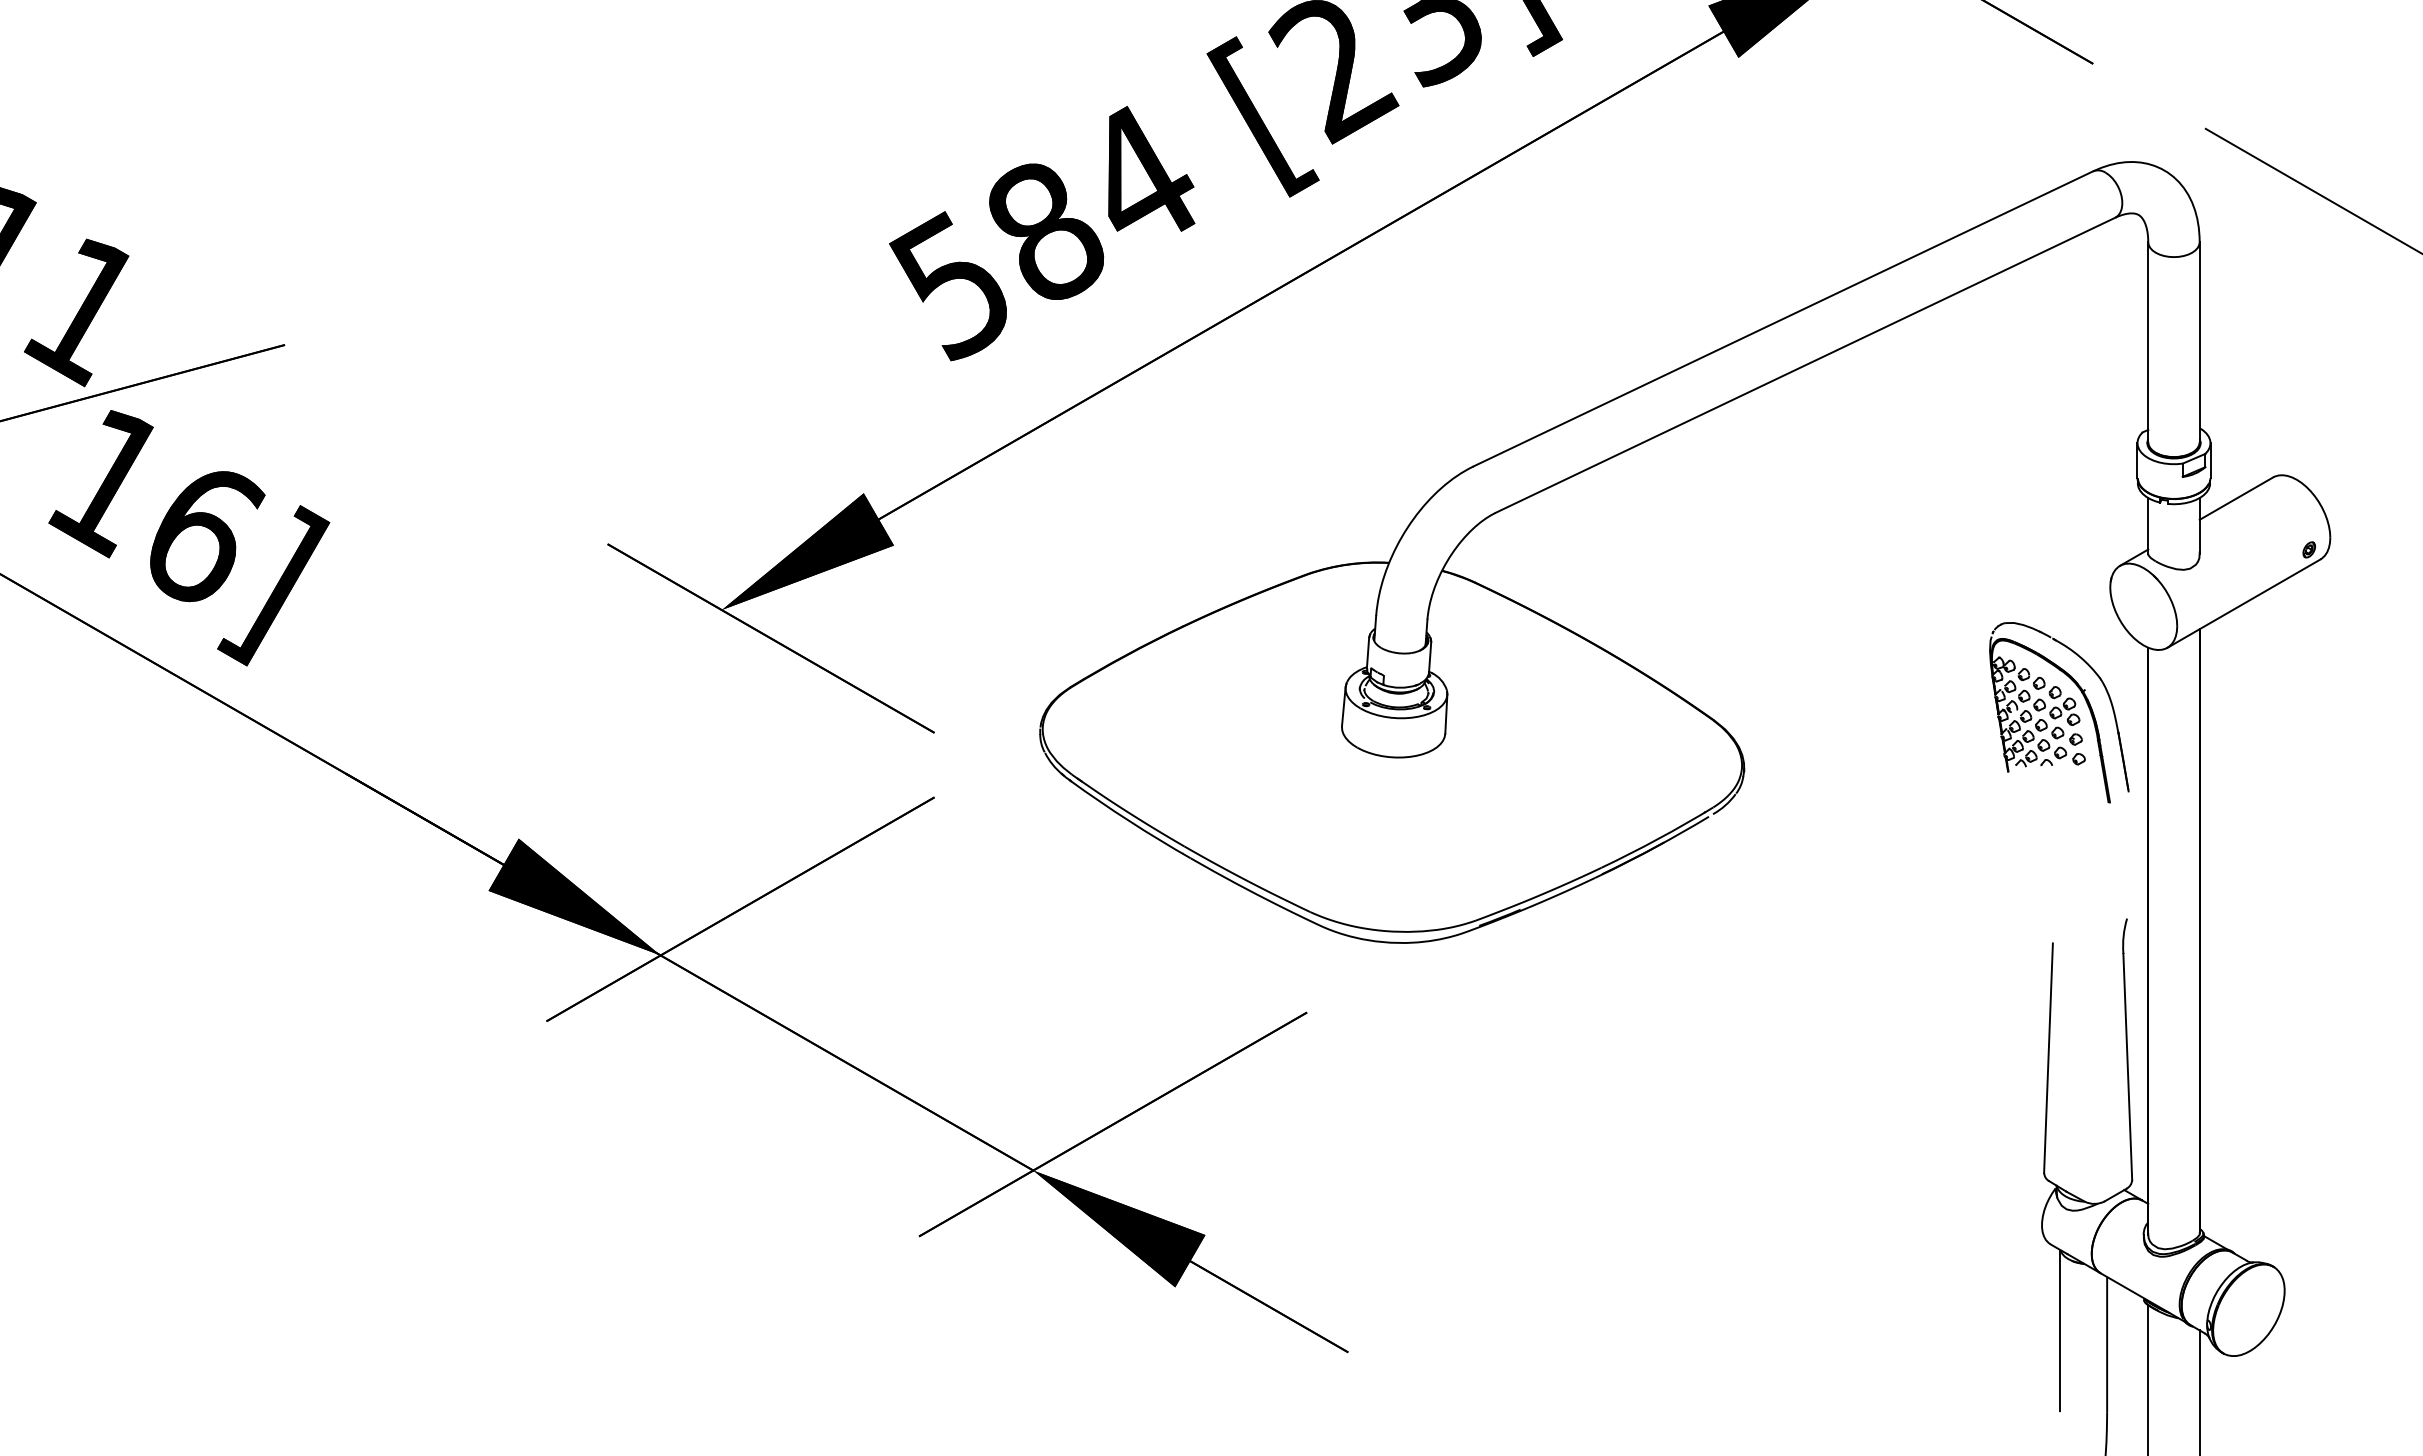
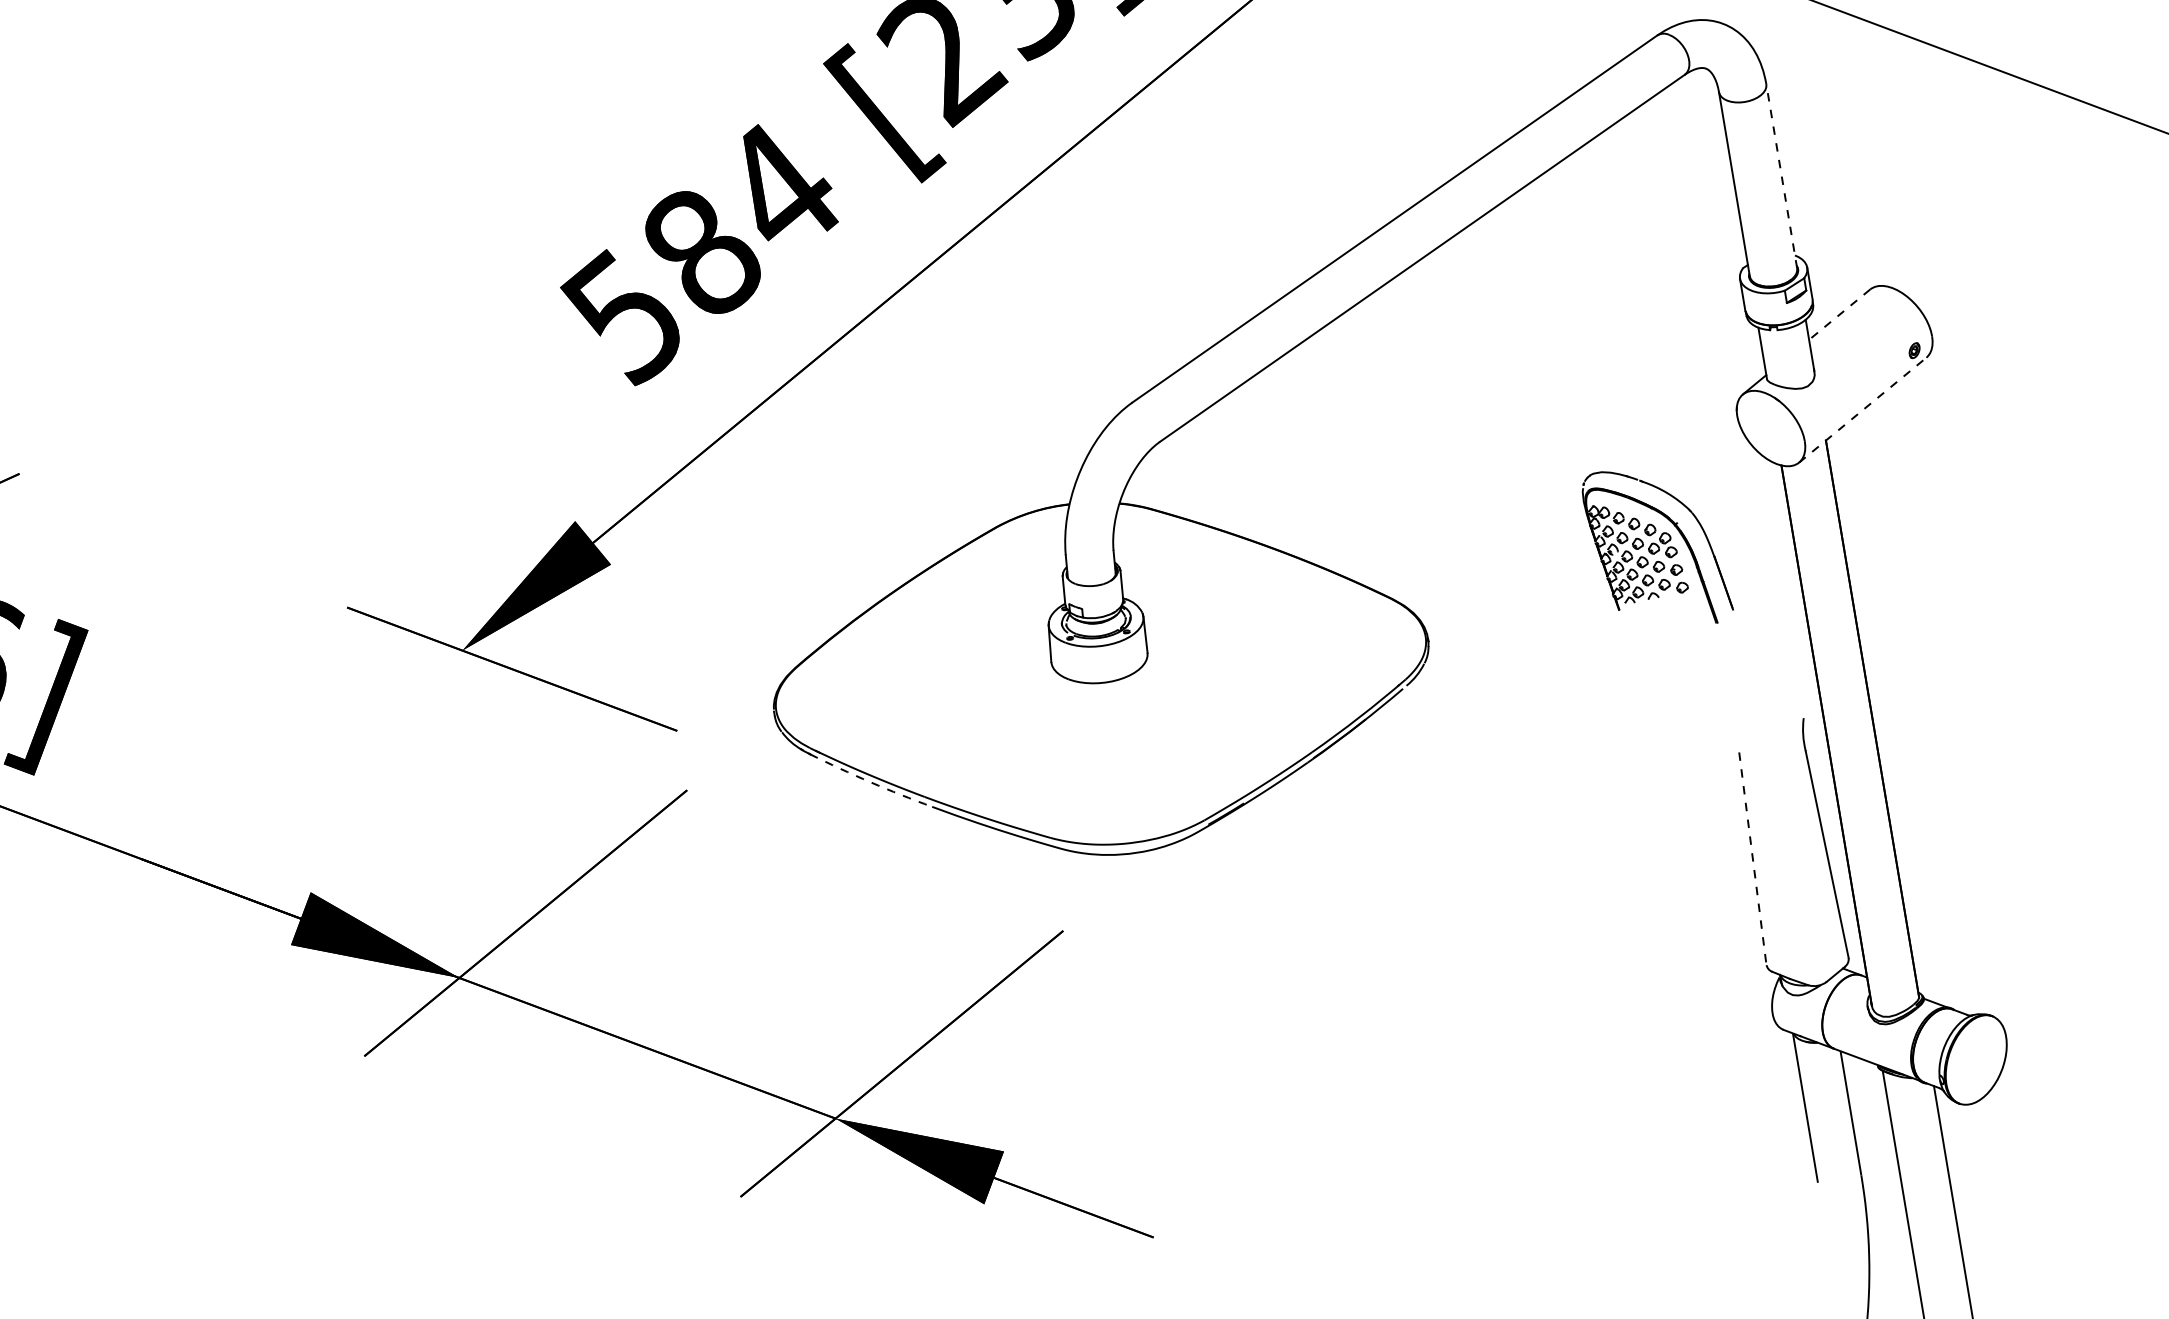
line: (2199, 342) -> (1781, 176), solid -> dashed
line: (2236, 498) -> (1839, 314), solid -> dashed
line: (2244, 603) -> (1863, 409), solid -> dashed
part: (2059, 712) -> (1657, 547), moved
arc: (1129, 821) -> (870, 782), solid -> dashed
line: (2048, 1058) -> (1752, 859), solid -> dashed

